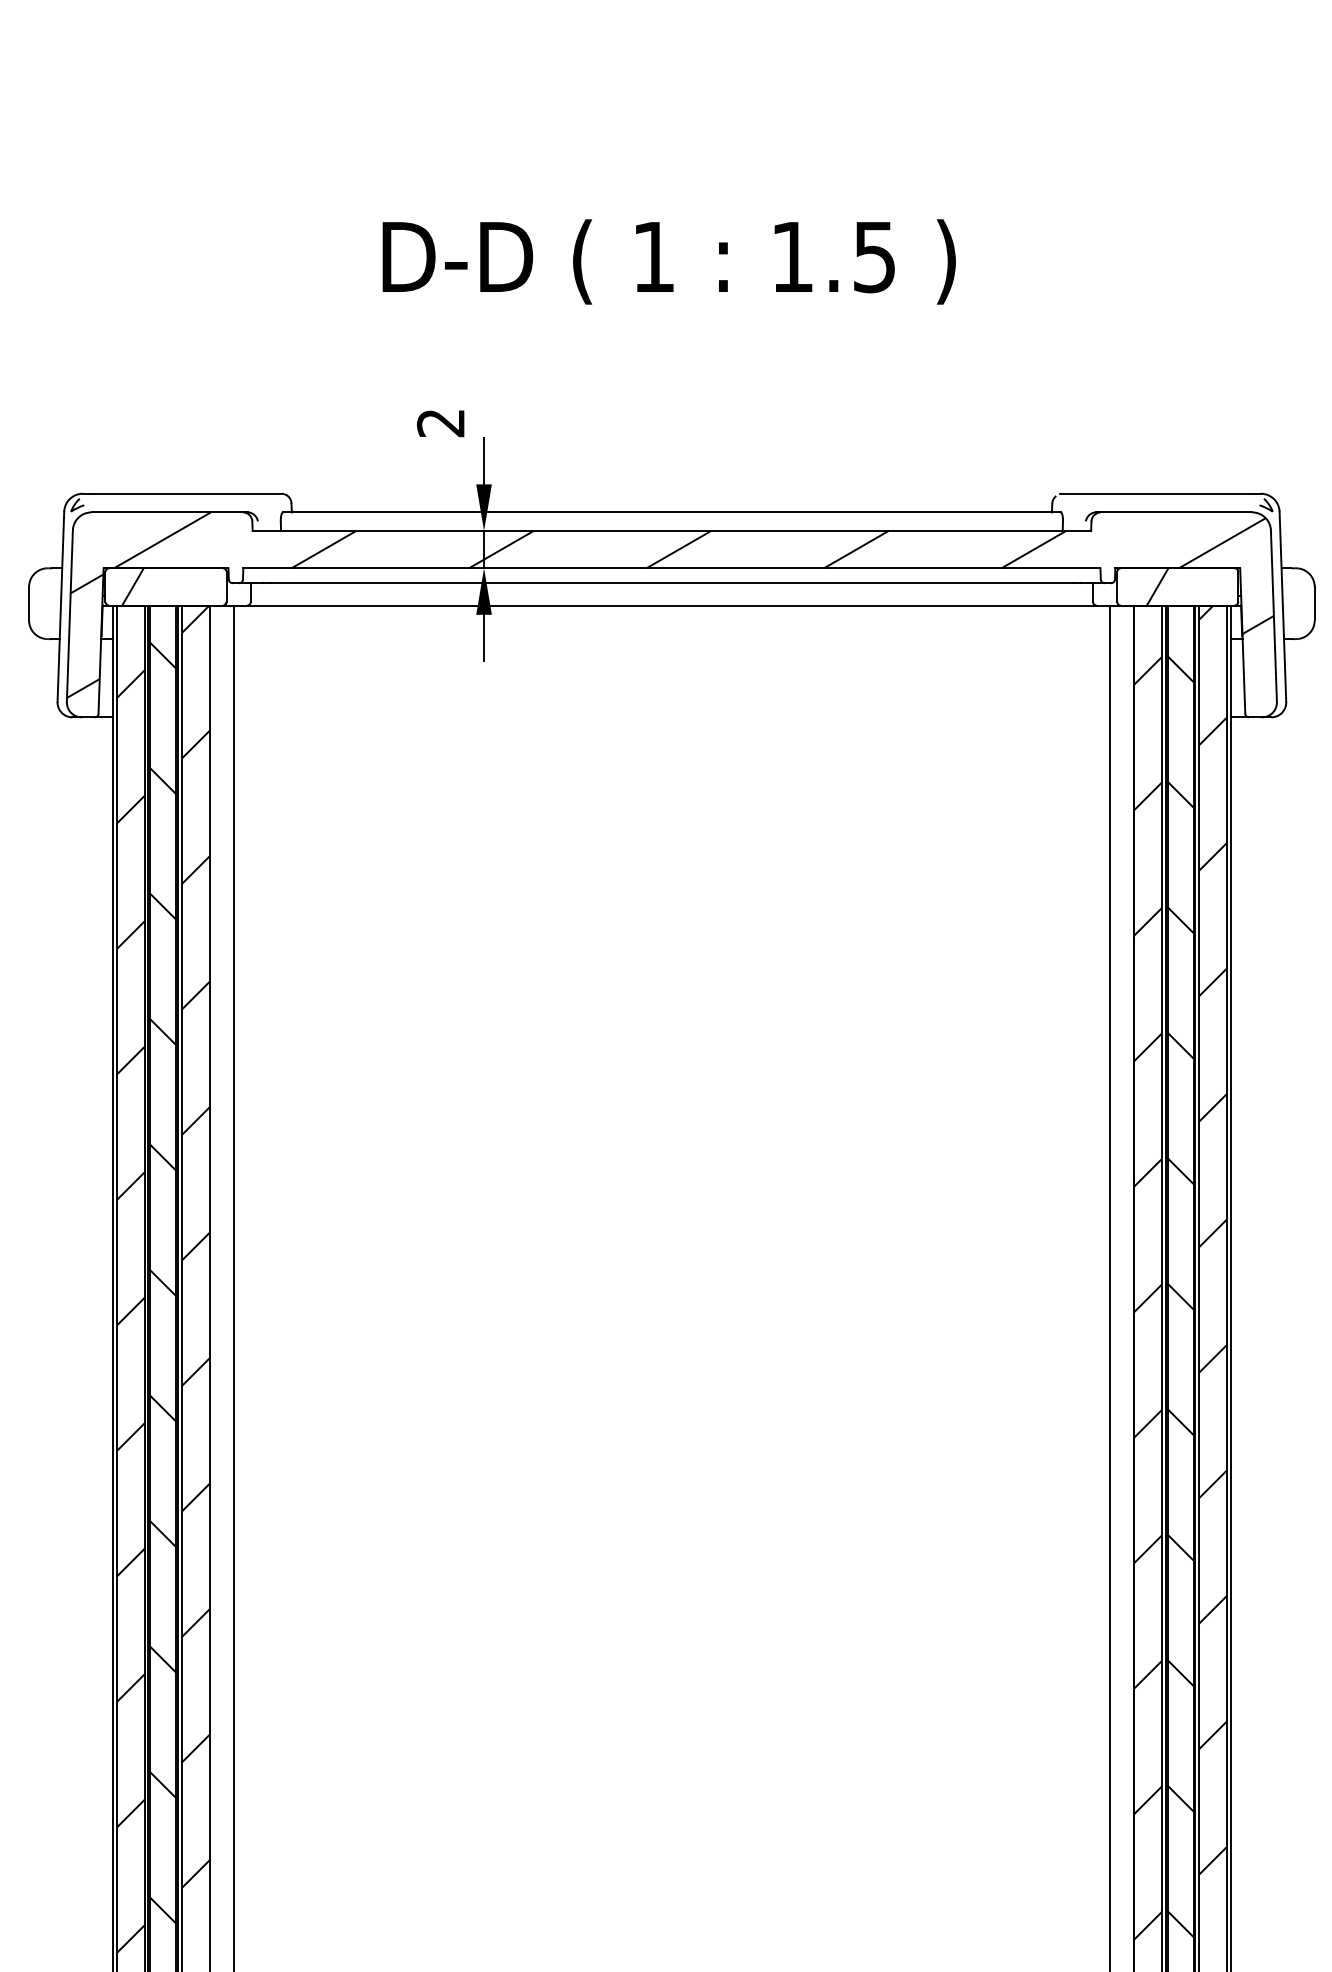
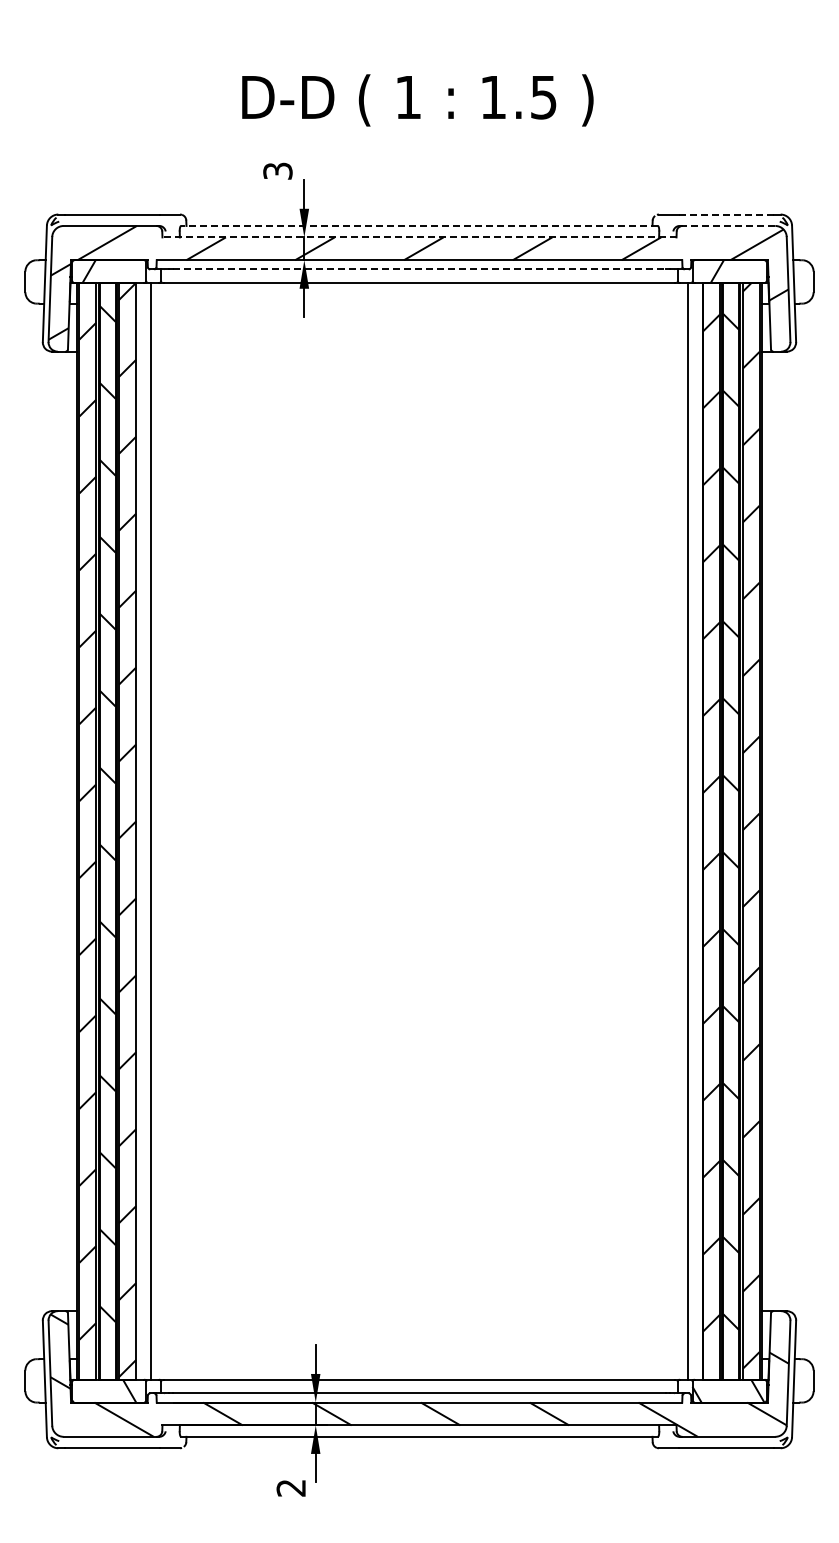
text: (668, 262) -> (417, 100), moved
text: (440, 421) -> (277, 170), 2 -> 3
line: (1172, 493) -> (726, 214), solid -> dashed
line: (670, 511) -> (418, 225), solid -> dashed
line: (1175, 511) -> (728, 225), solid -> dashed
line: (671, 531) -> (419, 237), solid -> dashed
line: (671, 583) -> (419, 269), solid -> dashed

